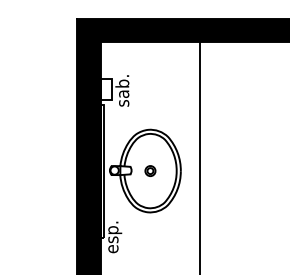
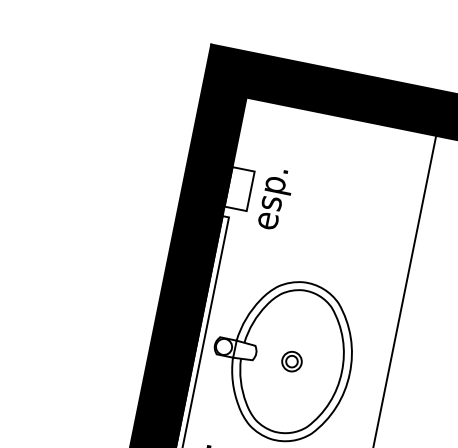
text: (123, 96) -> (269, 209), sab. -> esp.

